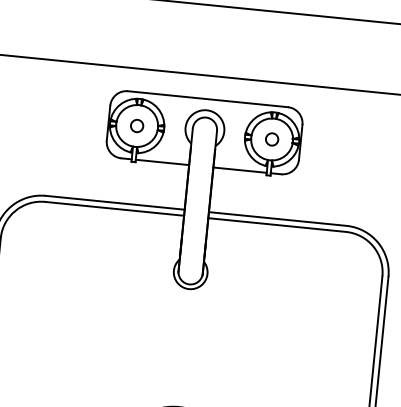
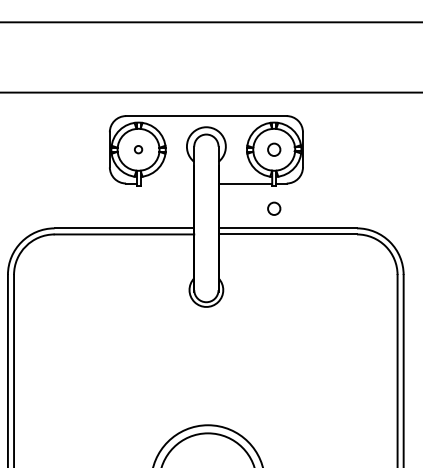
circle: (137, 125) -> (138, 149), size x0.6
line: (162, 162) -> (167, 183), removed
circle: (266, 197) -> (274, 208), added

